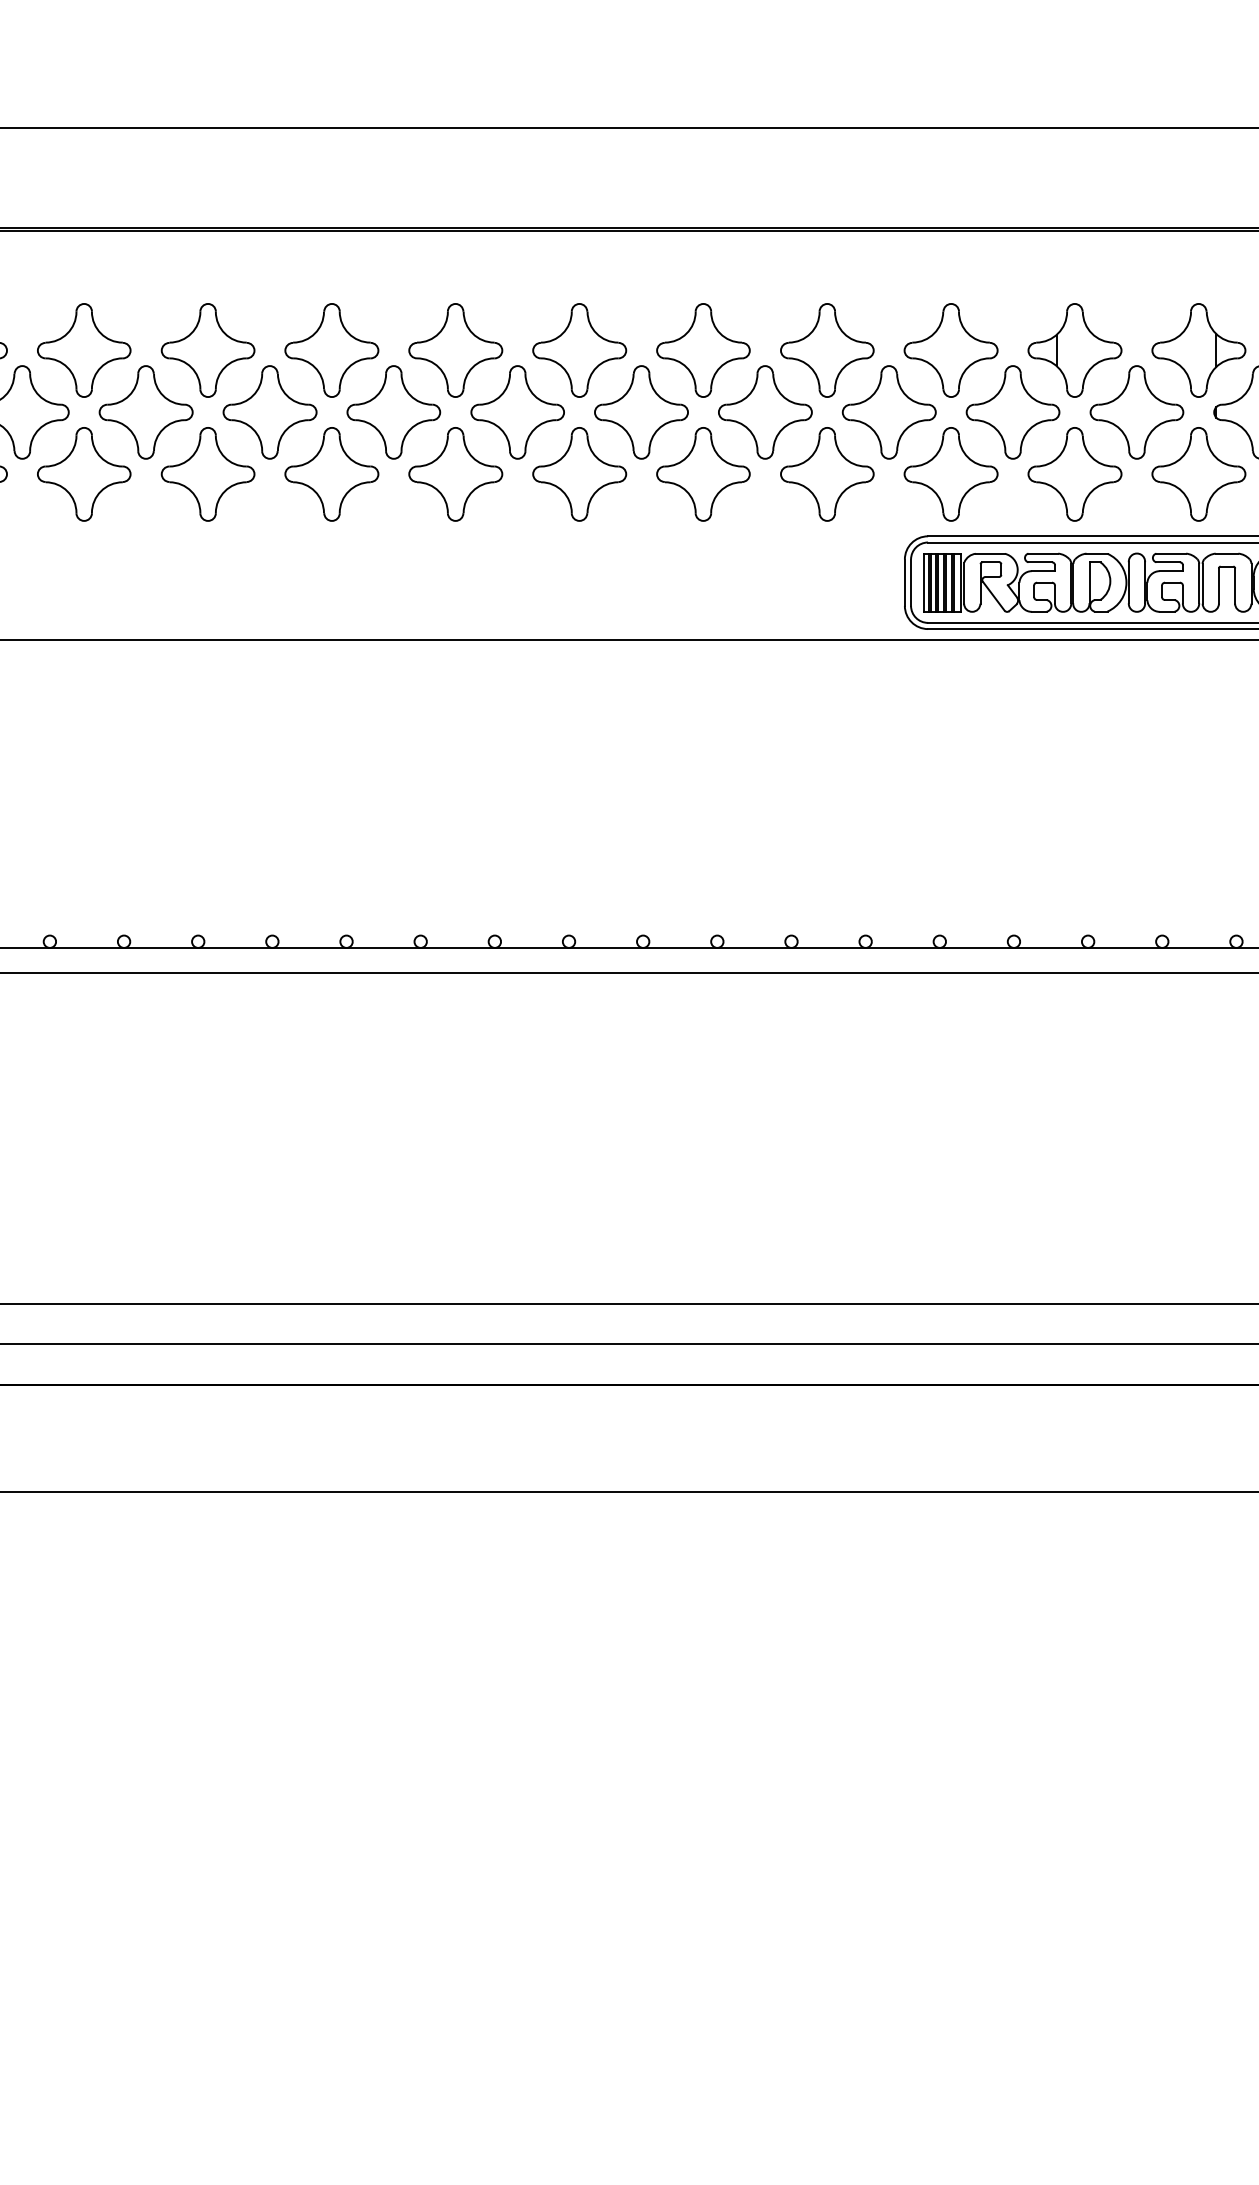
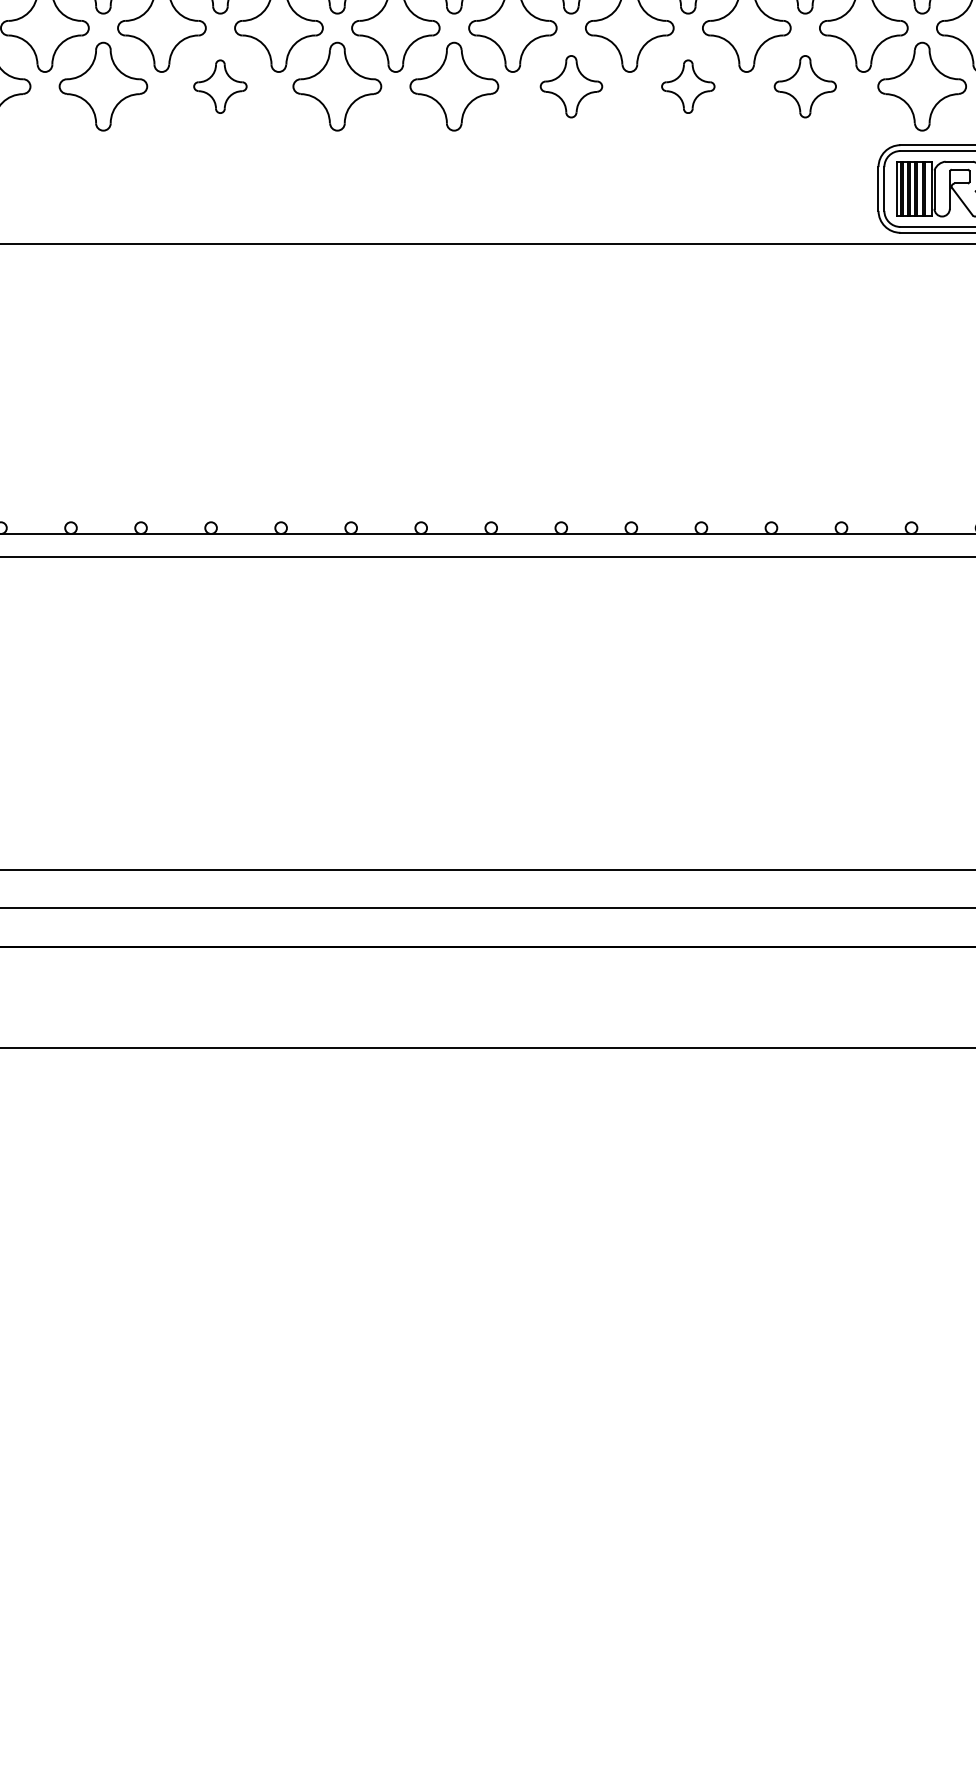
part: (207, 474) -> (219, 86), size x0.6
part: (579, 474) -> (571, 86), size x0.7
part: (703, 474) -> (688, 86), size x0.6
part: (827, 474) -> (805, 86), size x0.7

